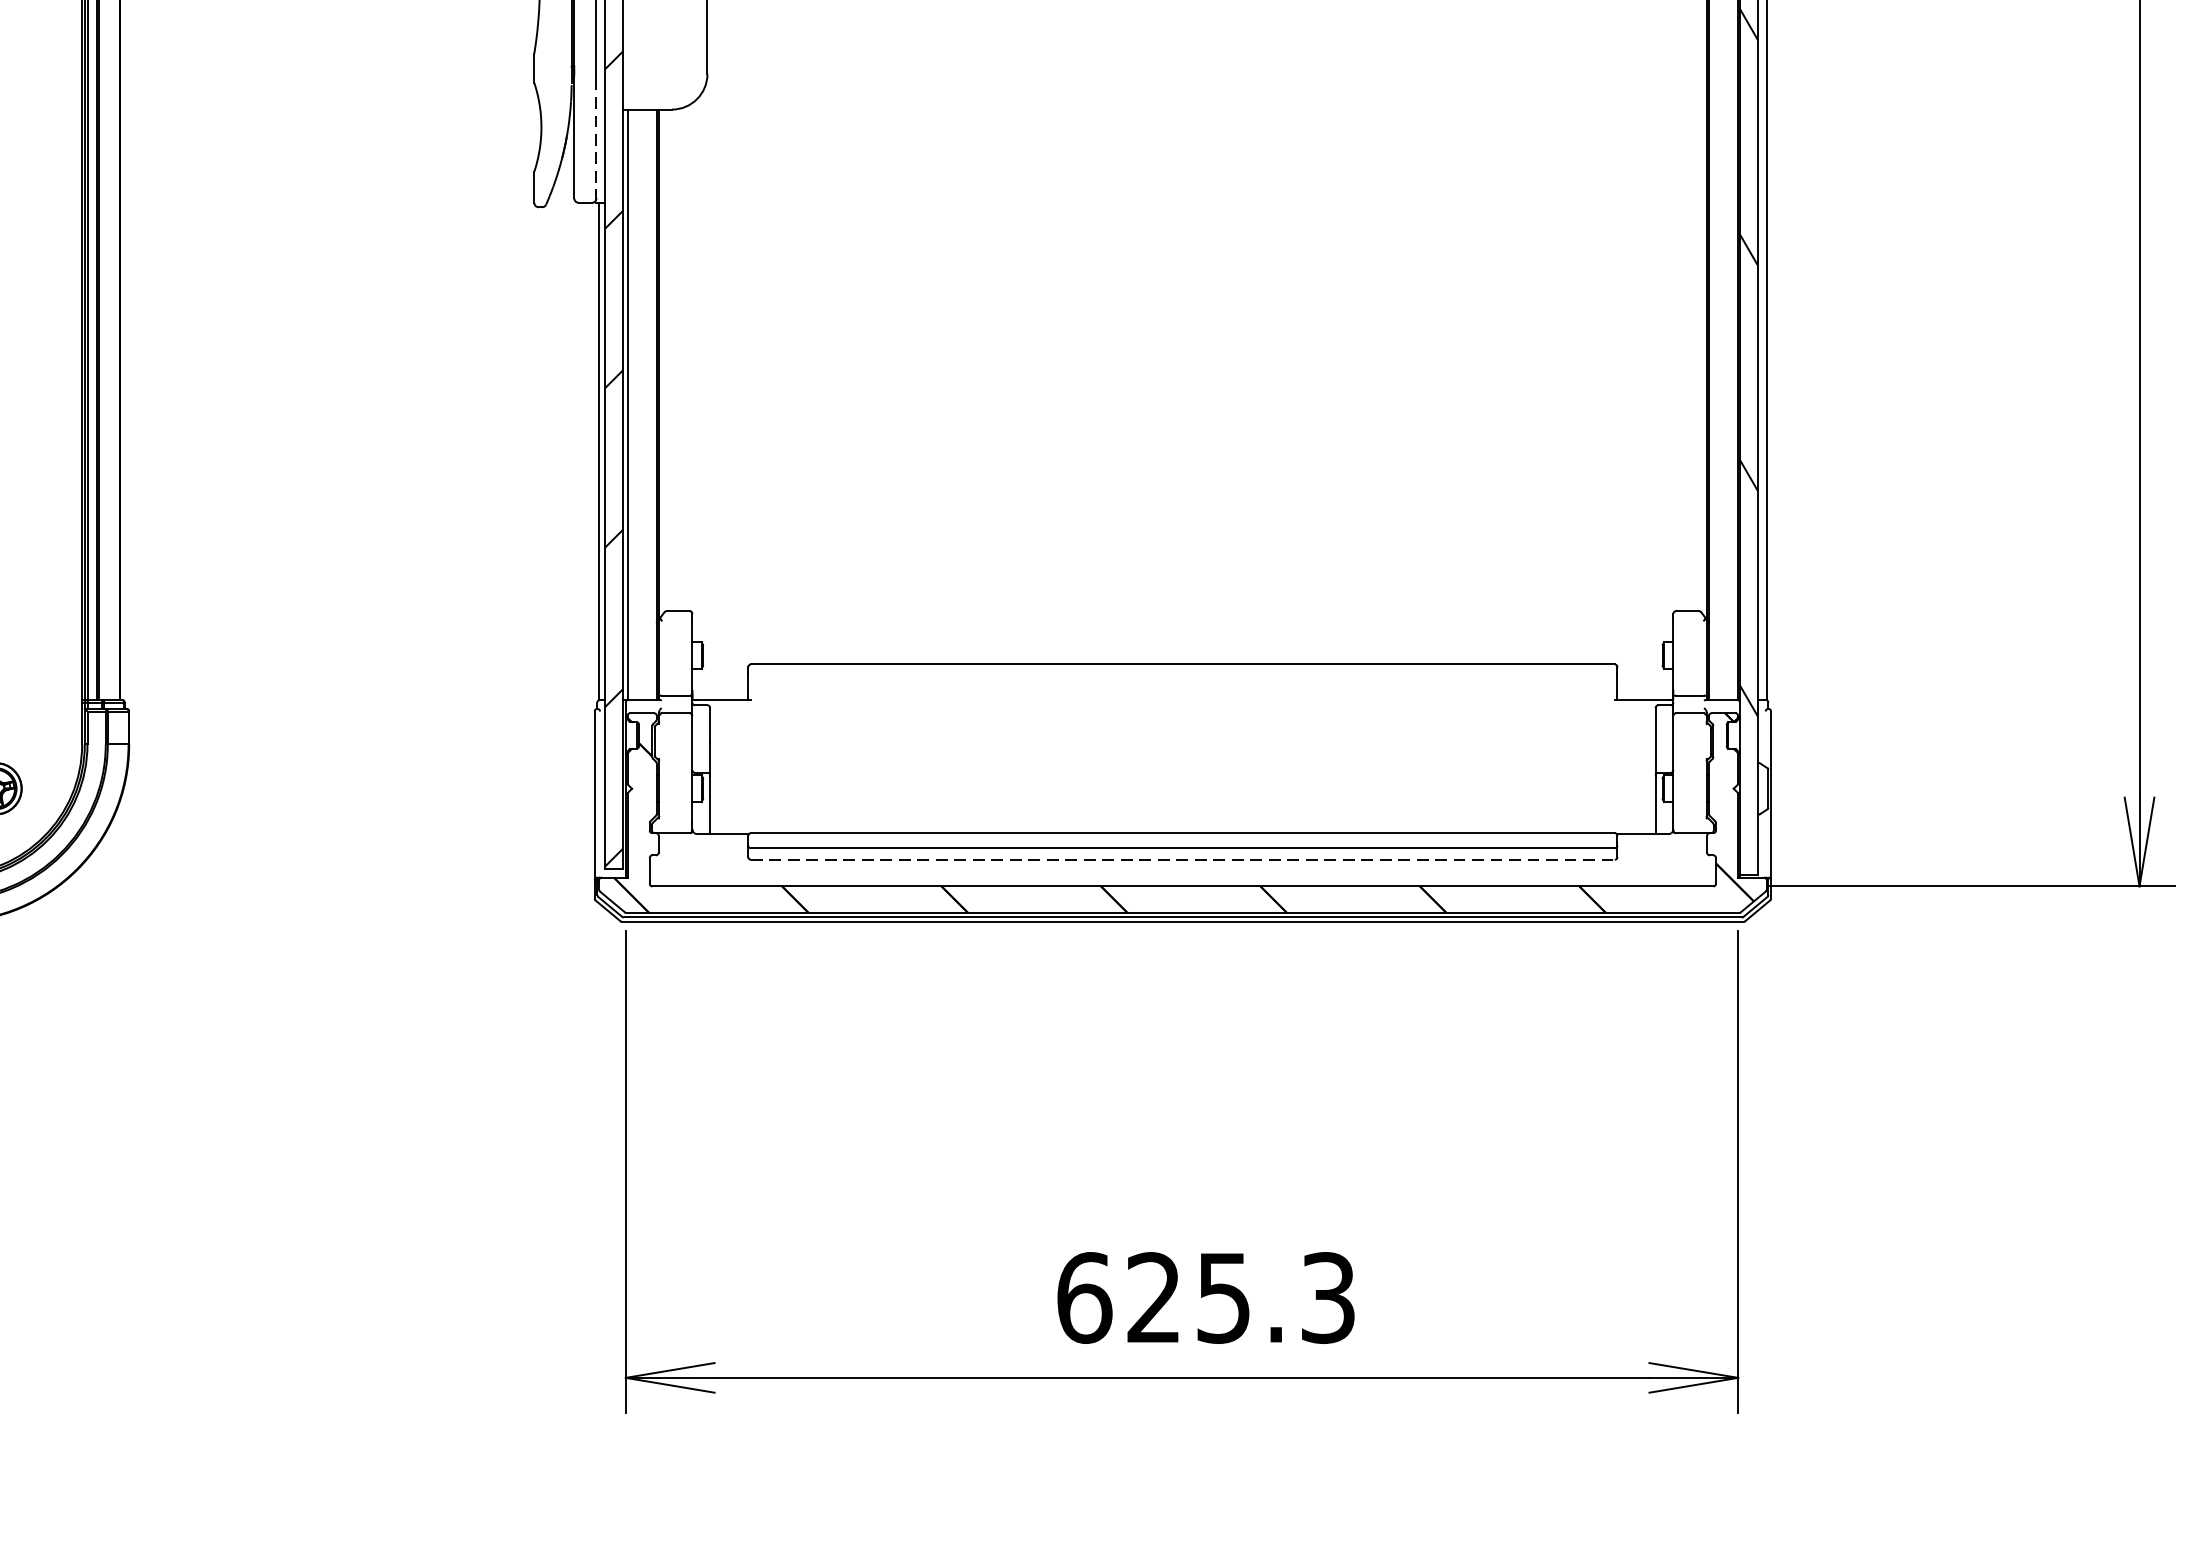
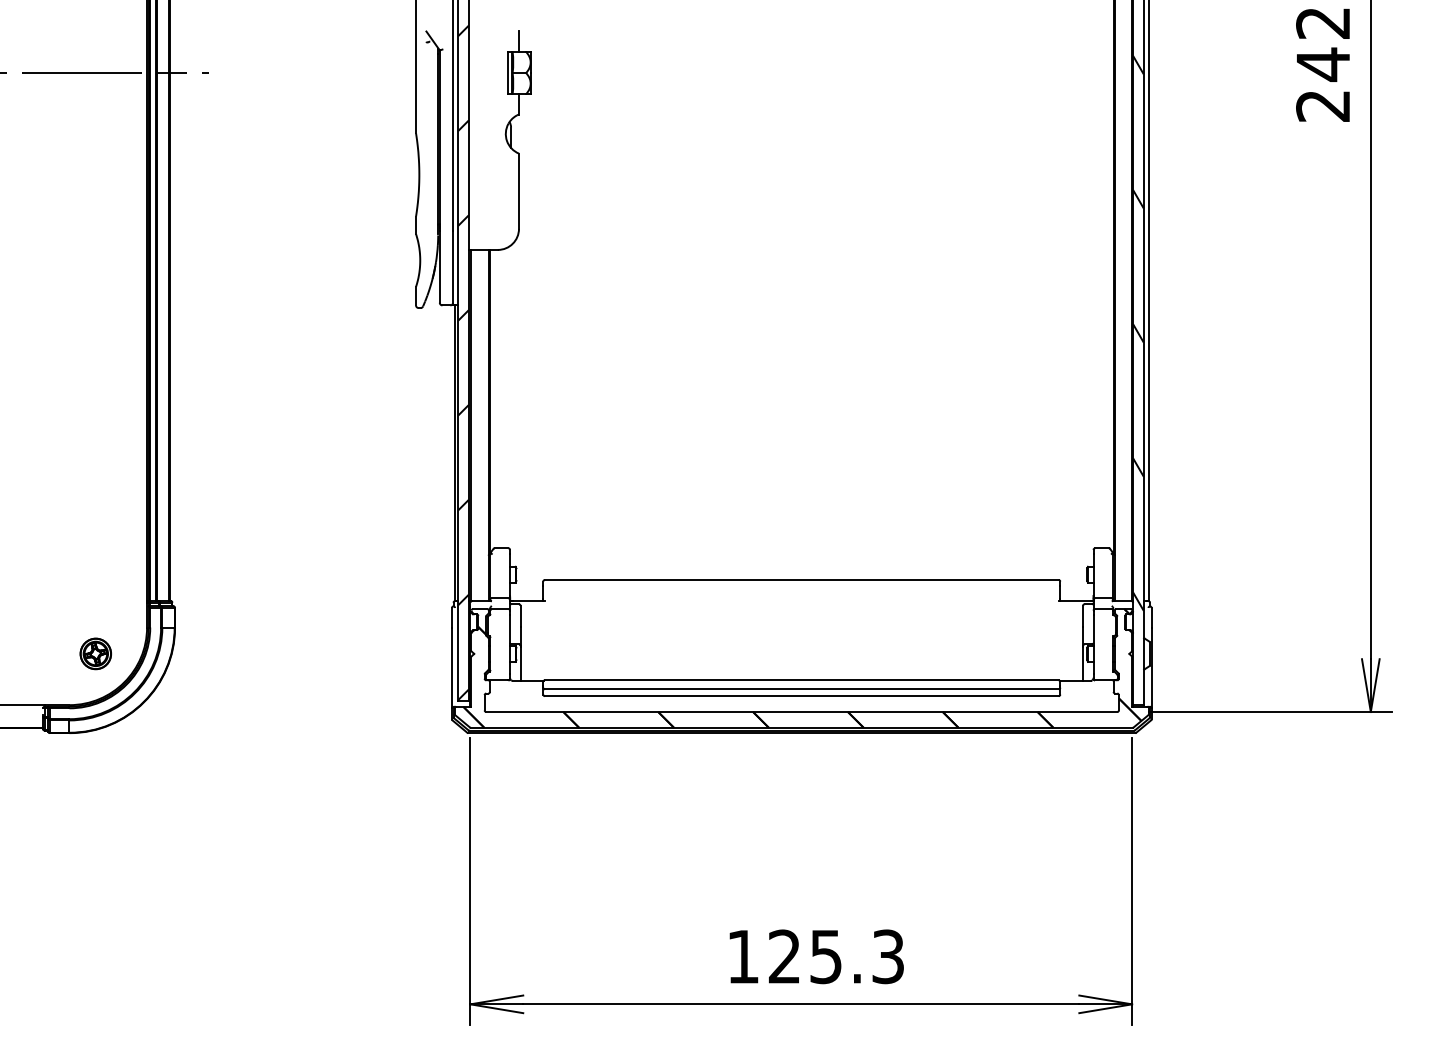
line: (597, 140) -> (453, 268), dashed -> solid
line: (1182, 860) -> (801, 696), dashed -> solid
text: (1084, 1297) -> (743, 956), 625.3 -> 125.3

